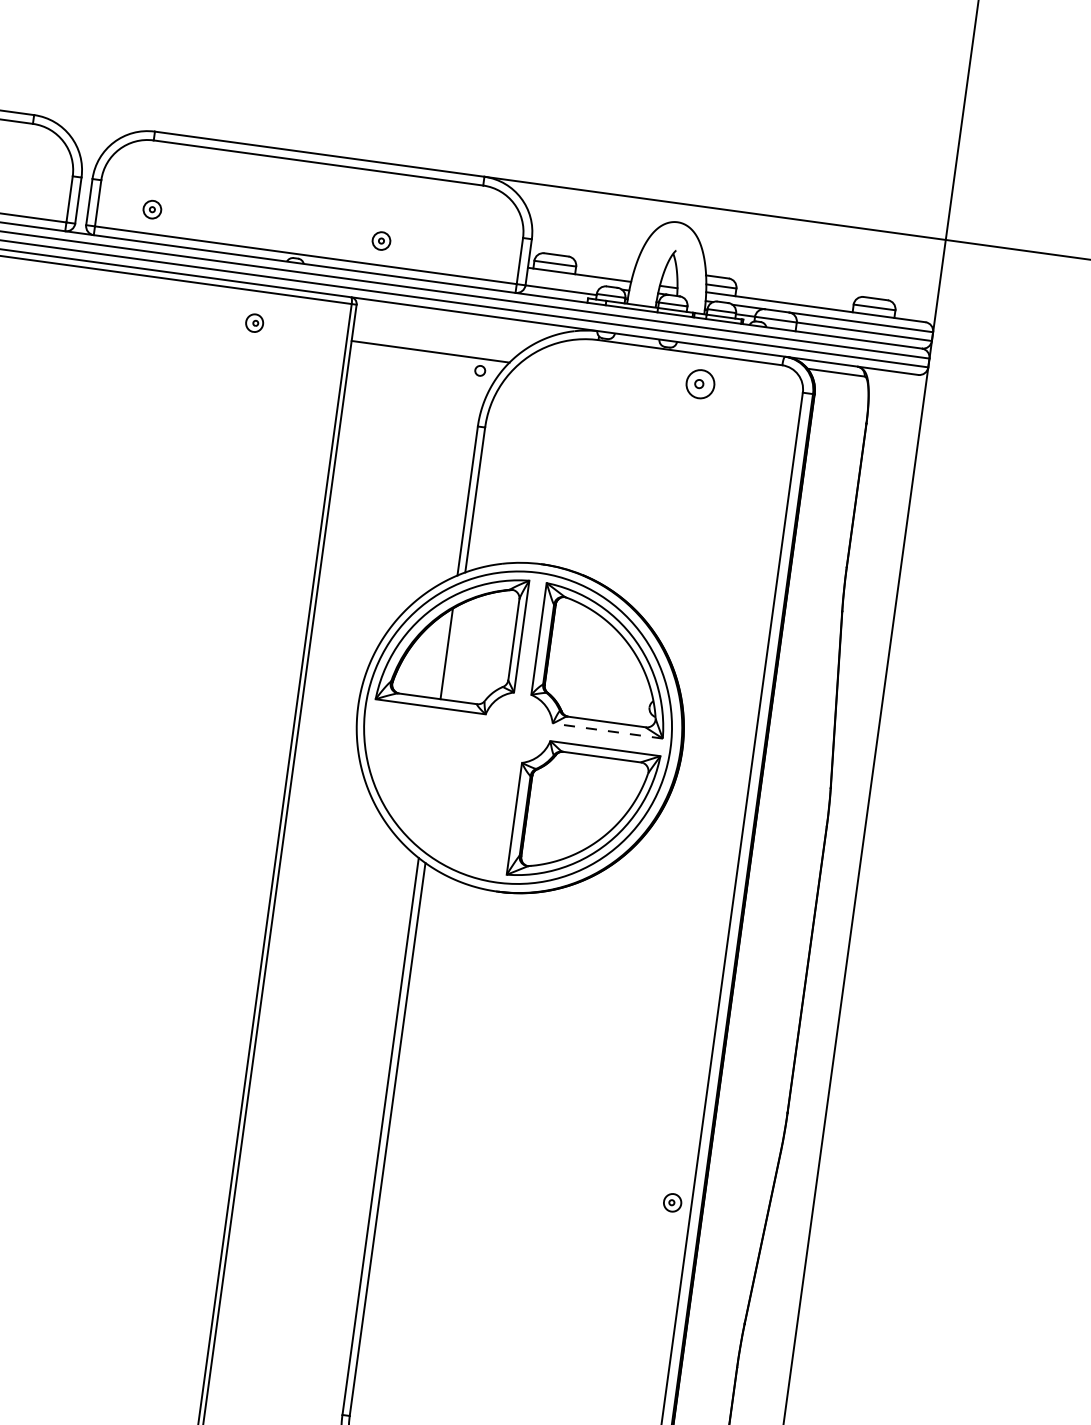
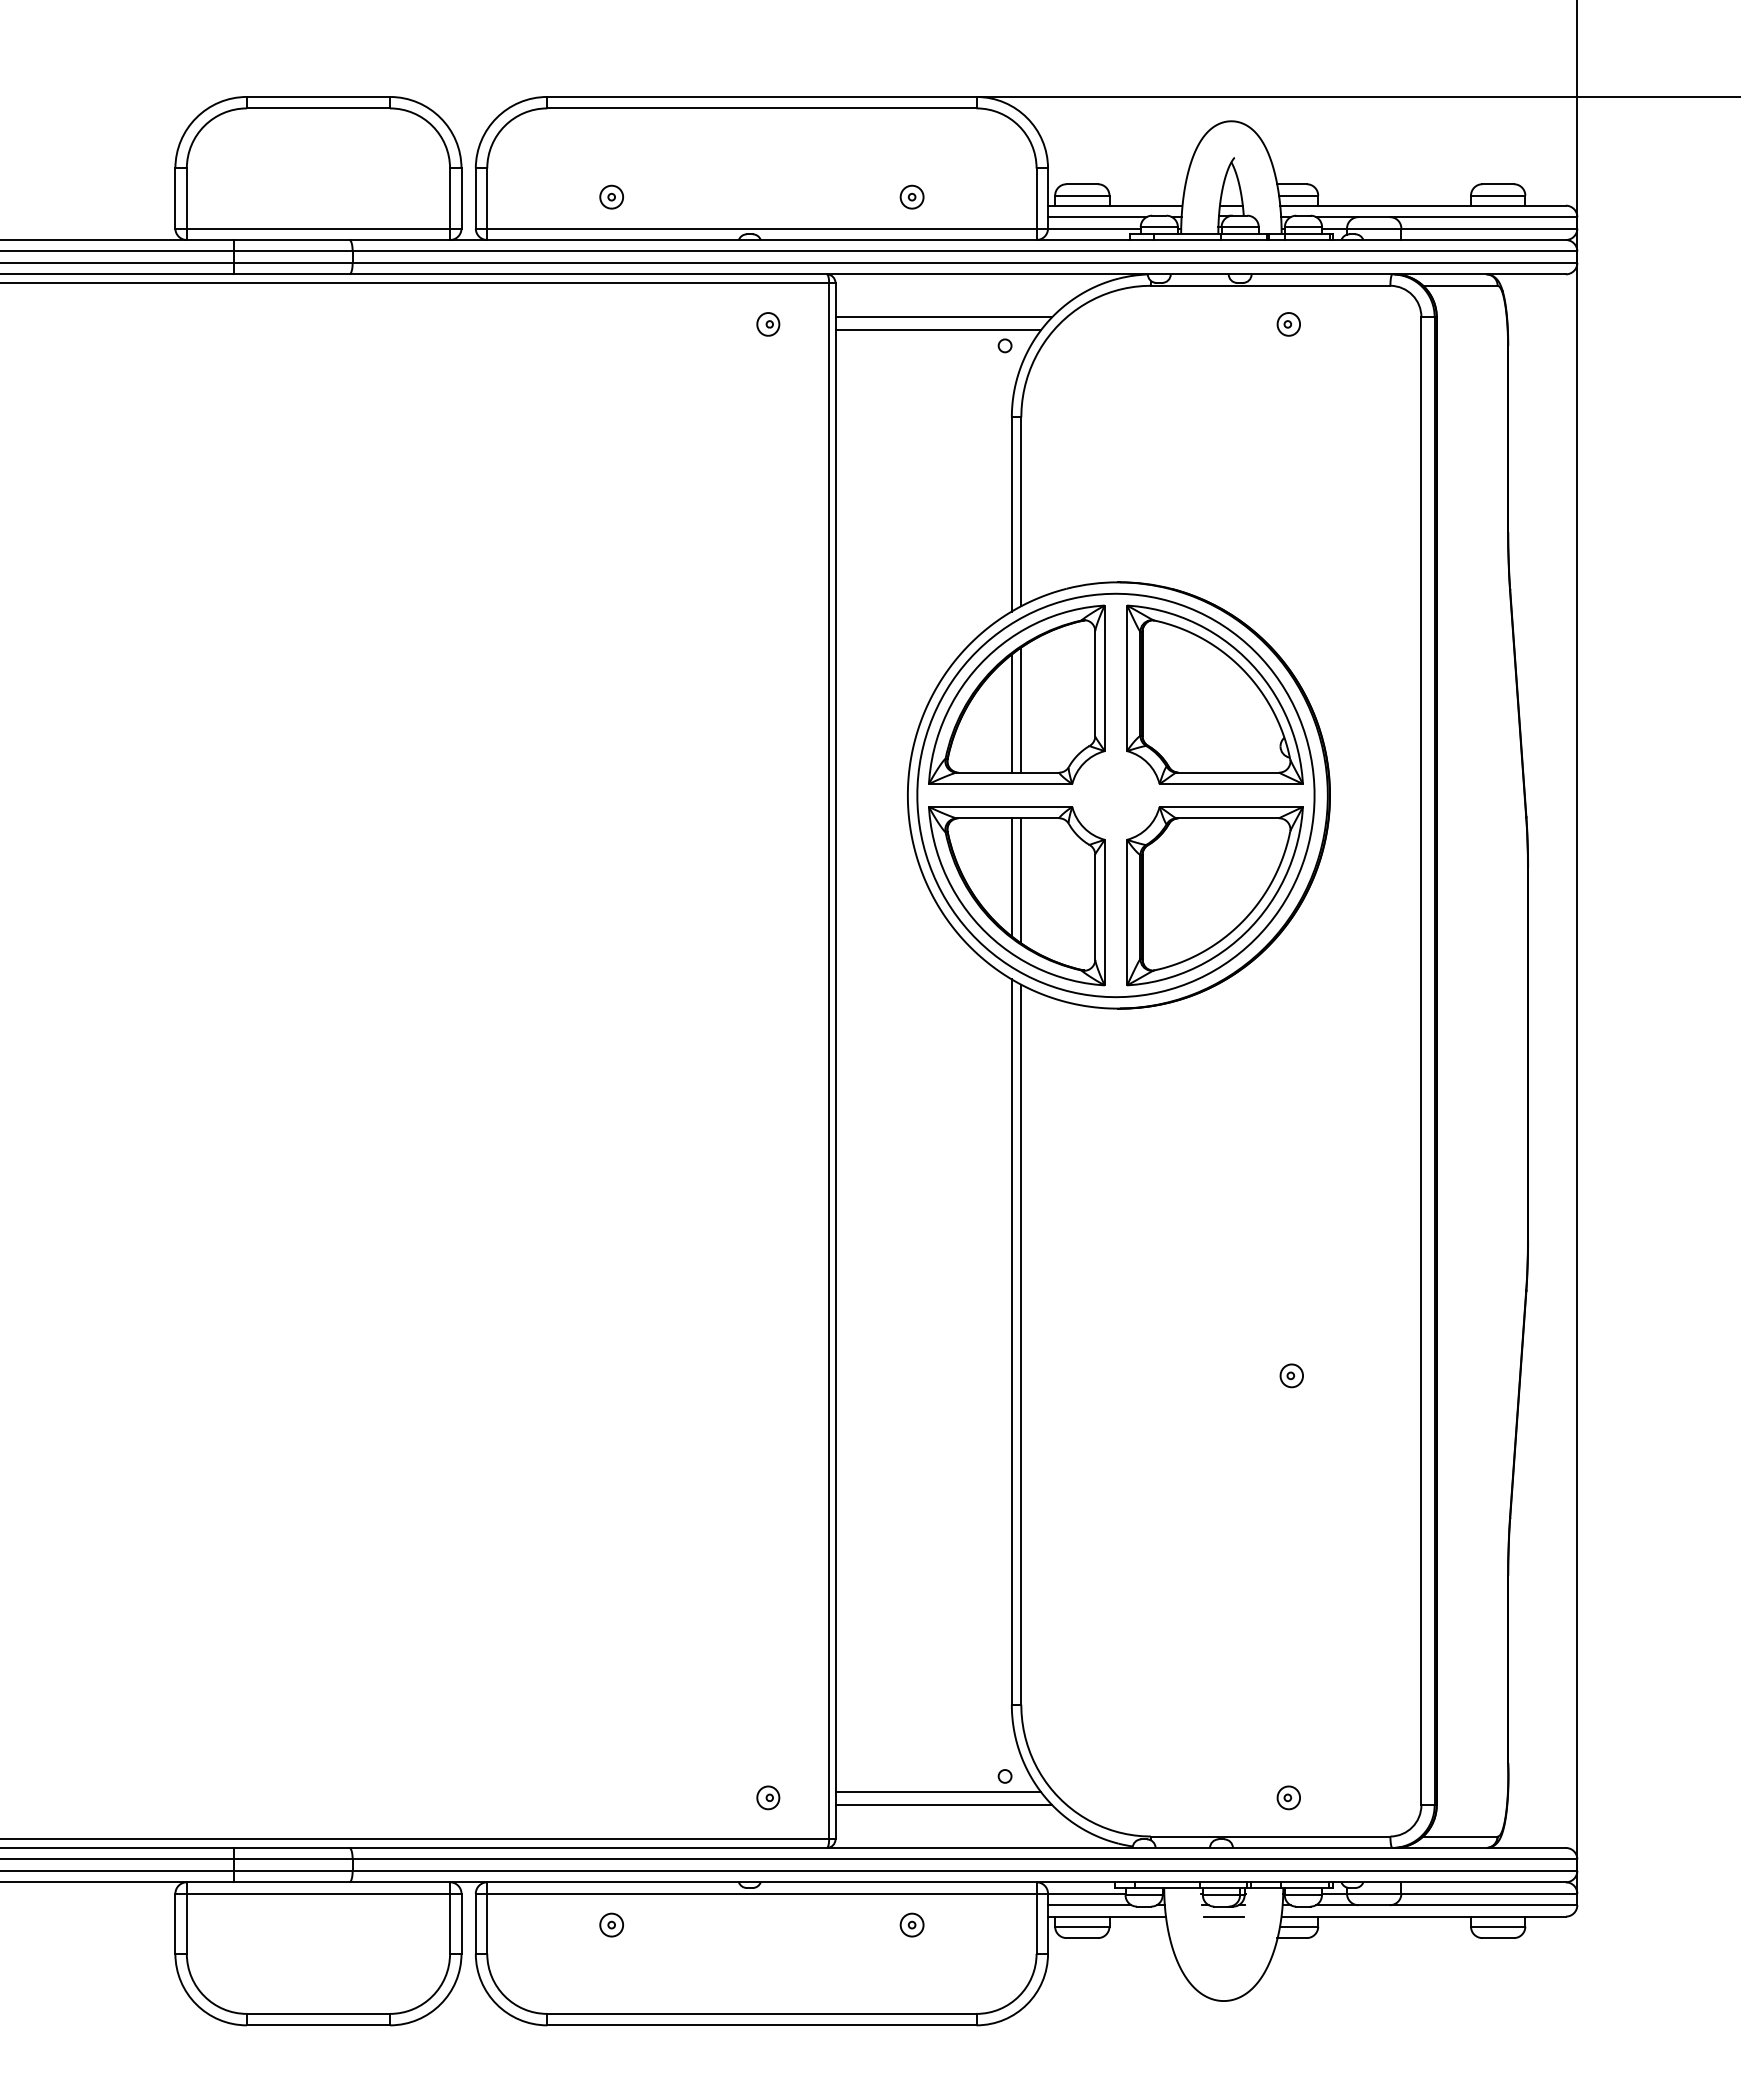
part: (152, 209) -> (611, 196), moved
part: (381, 240) -> (911, 196), moved
line: (564, 282) -> (1097, 217), added
part: (254, 323) -> (768, 324), moved
line: (435, 342) -> (943, 317), added
part: (700, 384) -> (1288, 324), size x0.62
line: (454, 651) -> (1021, 709), added
line: (607, 731) -> (1231, 784), dashed -> solid
part: (431, 794) -> (1016, 896), added
part: (672, 1202) -> (1291, 1375), moved

